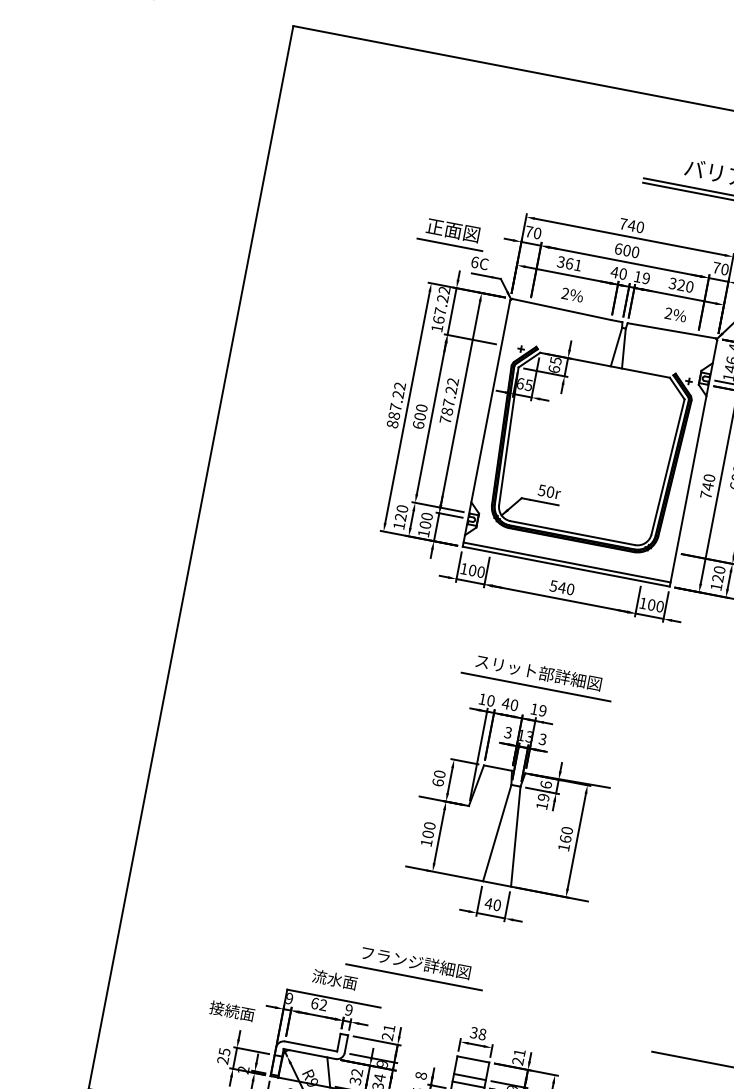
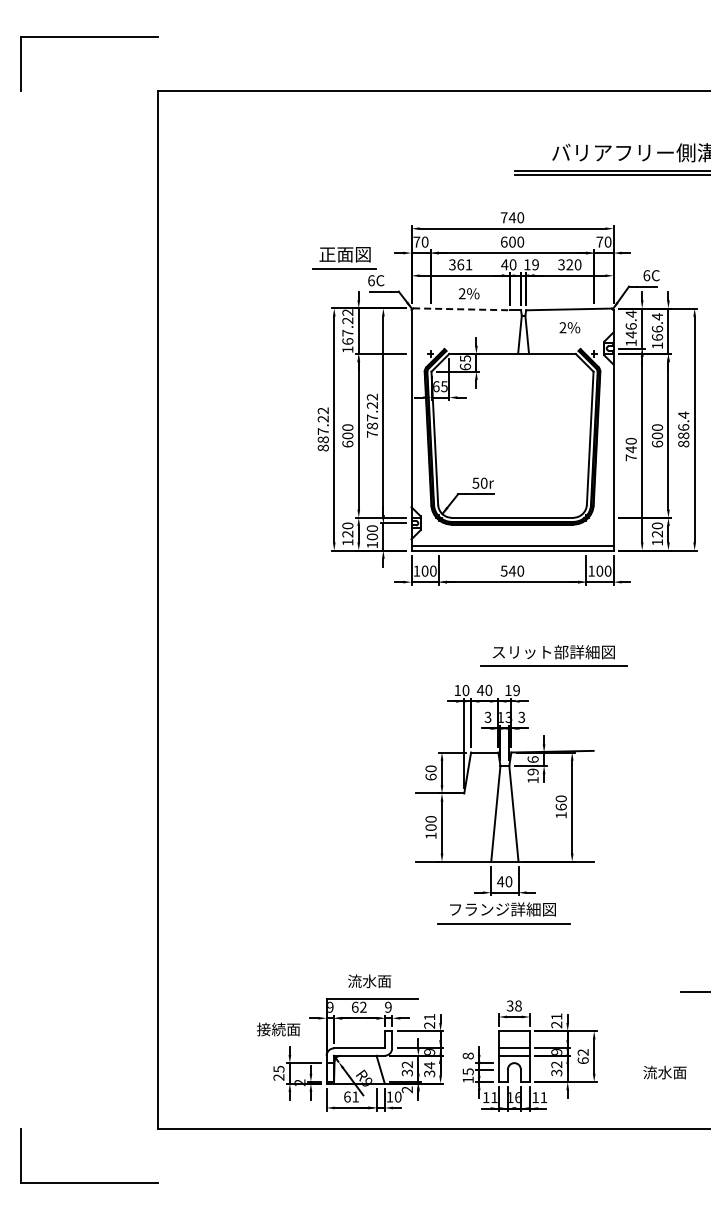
line: (562, 309) -> (462, 309), solid -> dashed
text: (675, 314) -> (569, 327), moved
part: (537, 675) -> (553, 655), moved
part: (415, 966) -> (503, 913), moved

